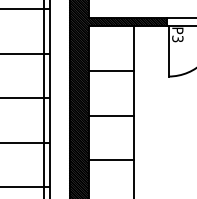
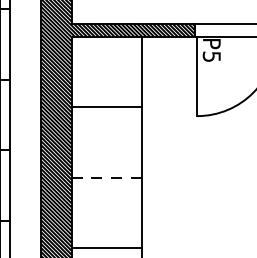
text: (178, 39) -> (212, 57), P3 -> P5
line: (110, 115) -> (105, 177), solid -> dashed

